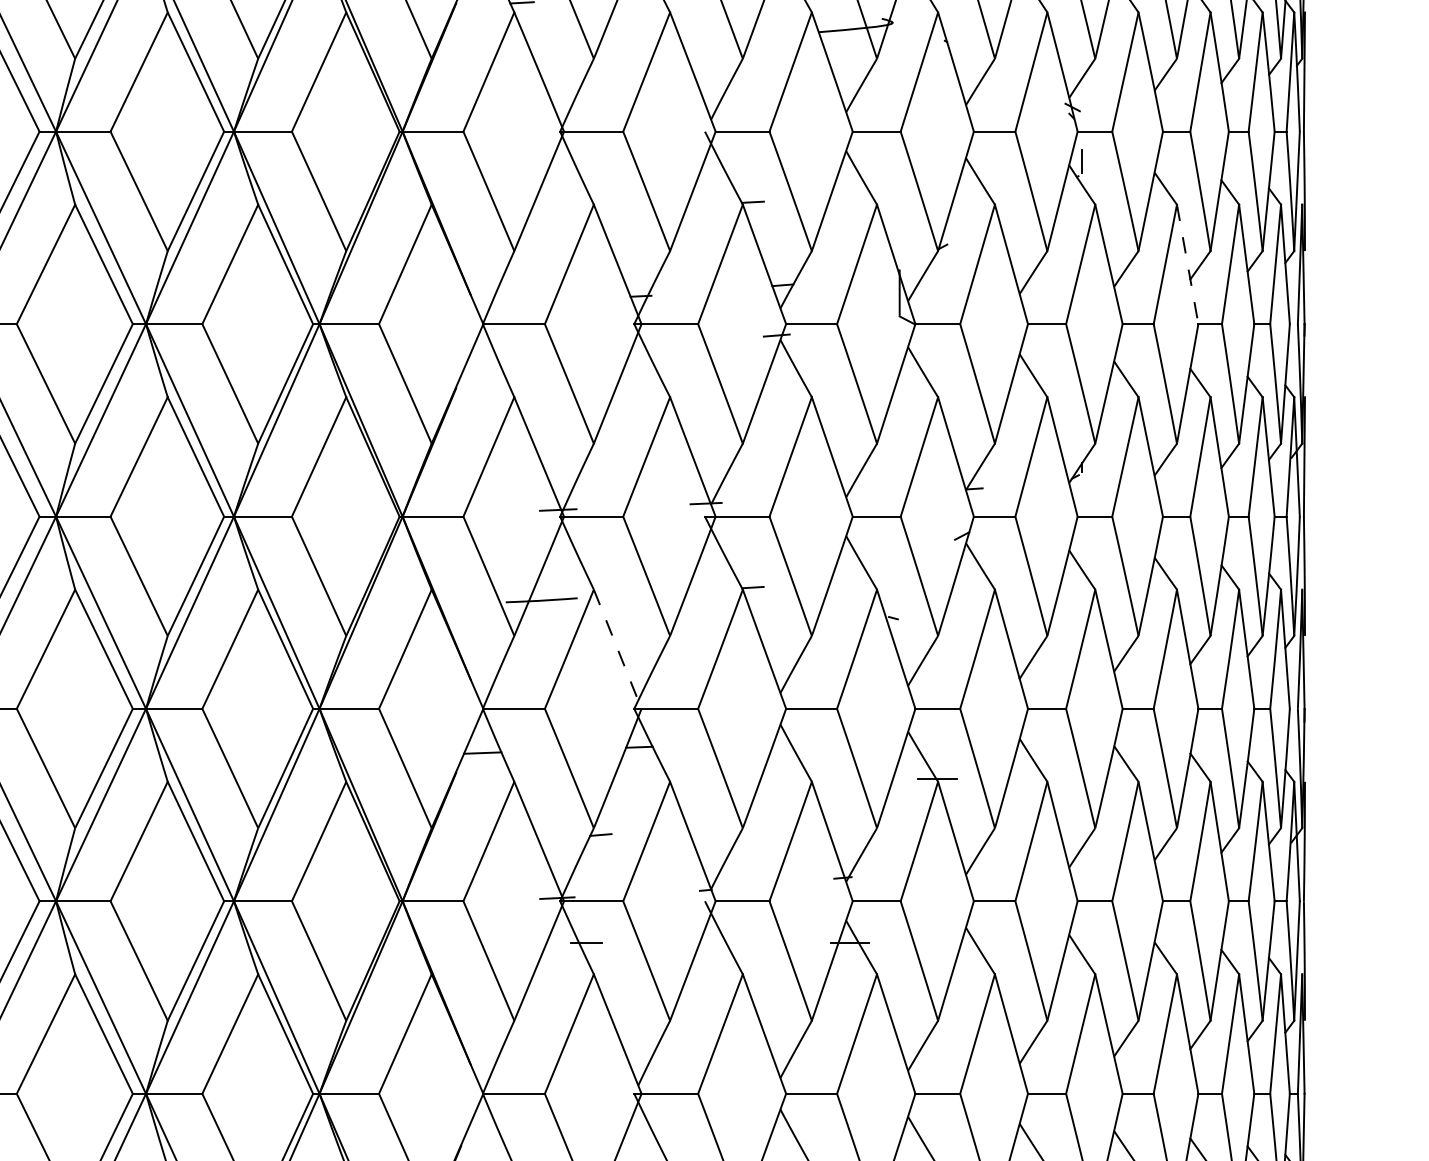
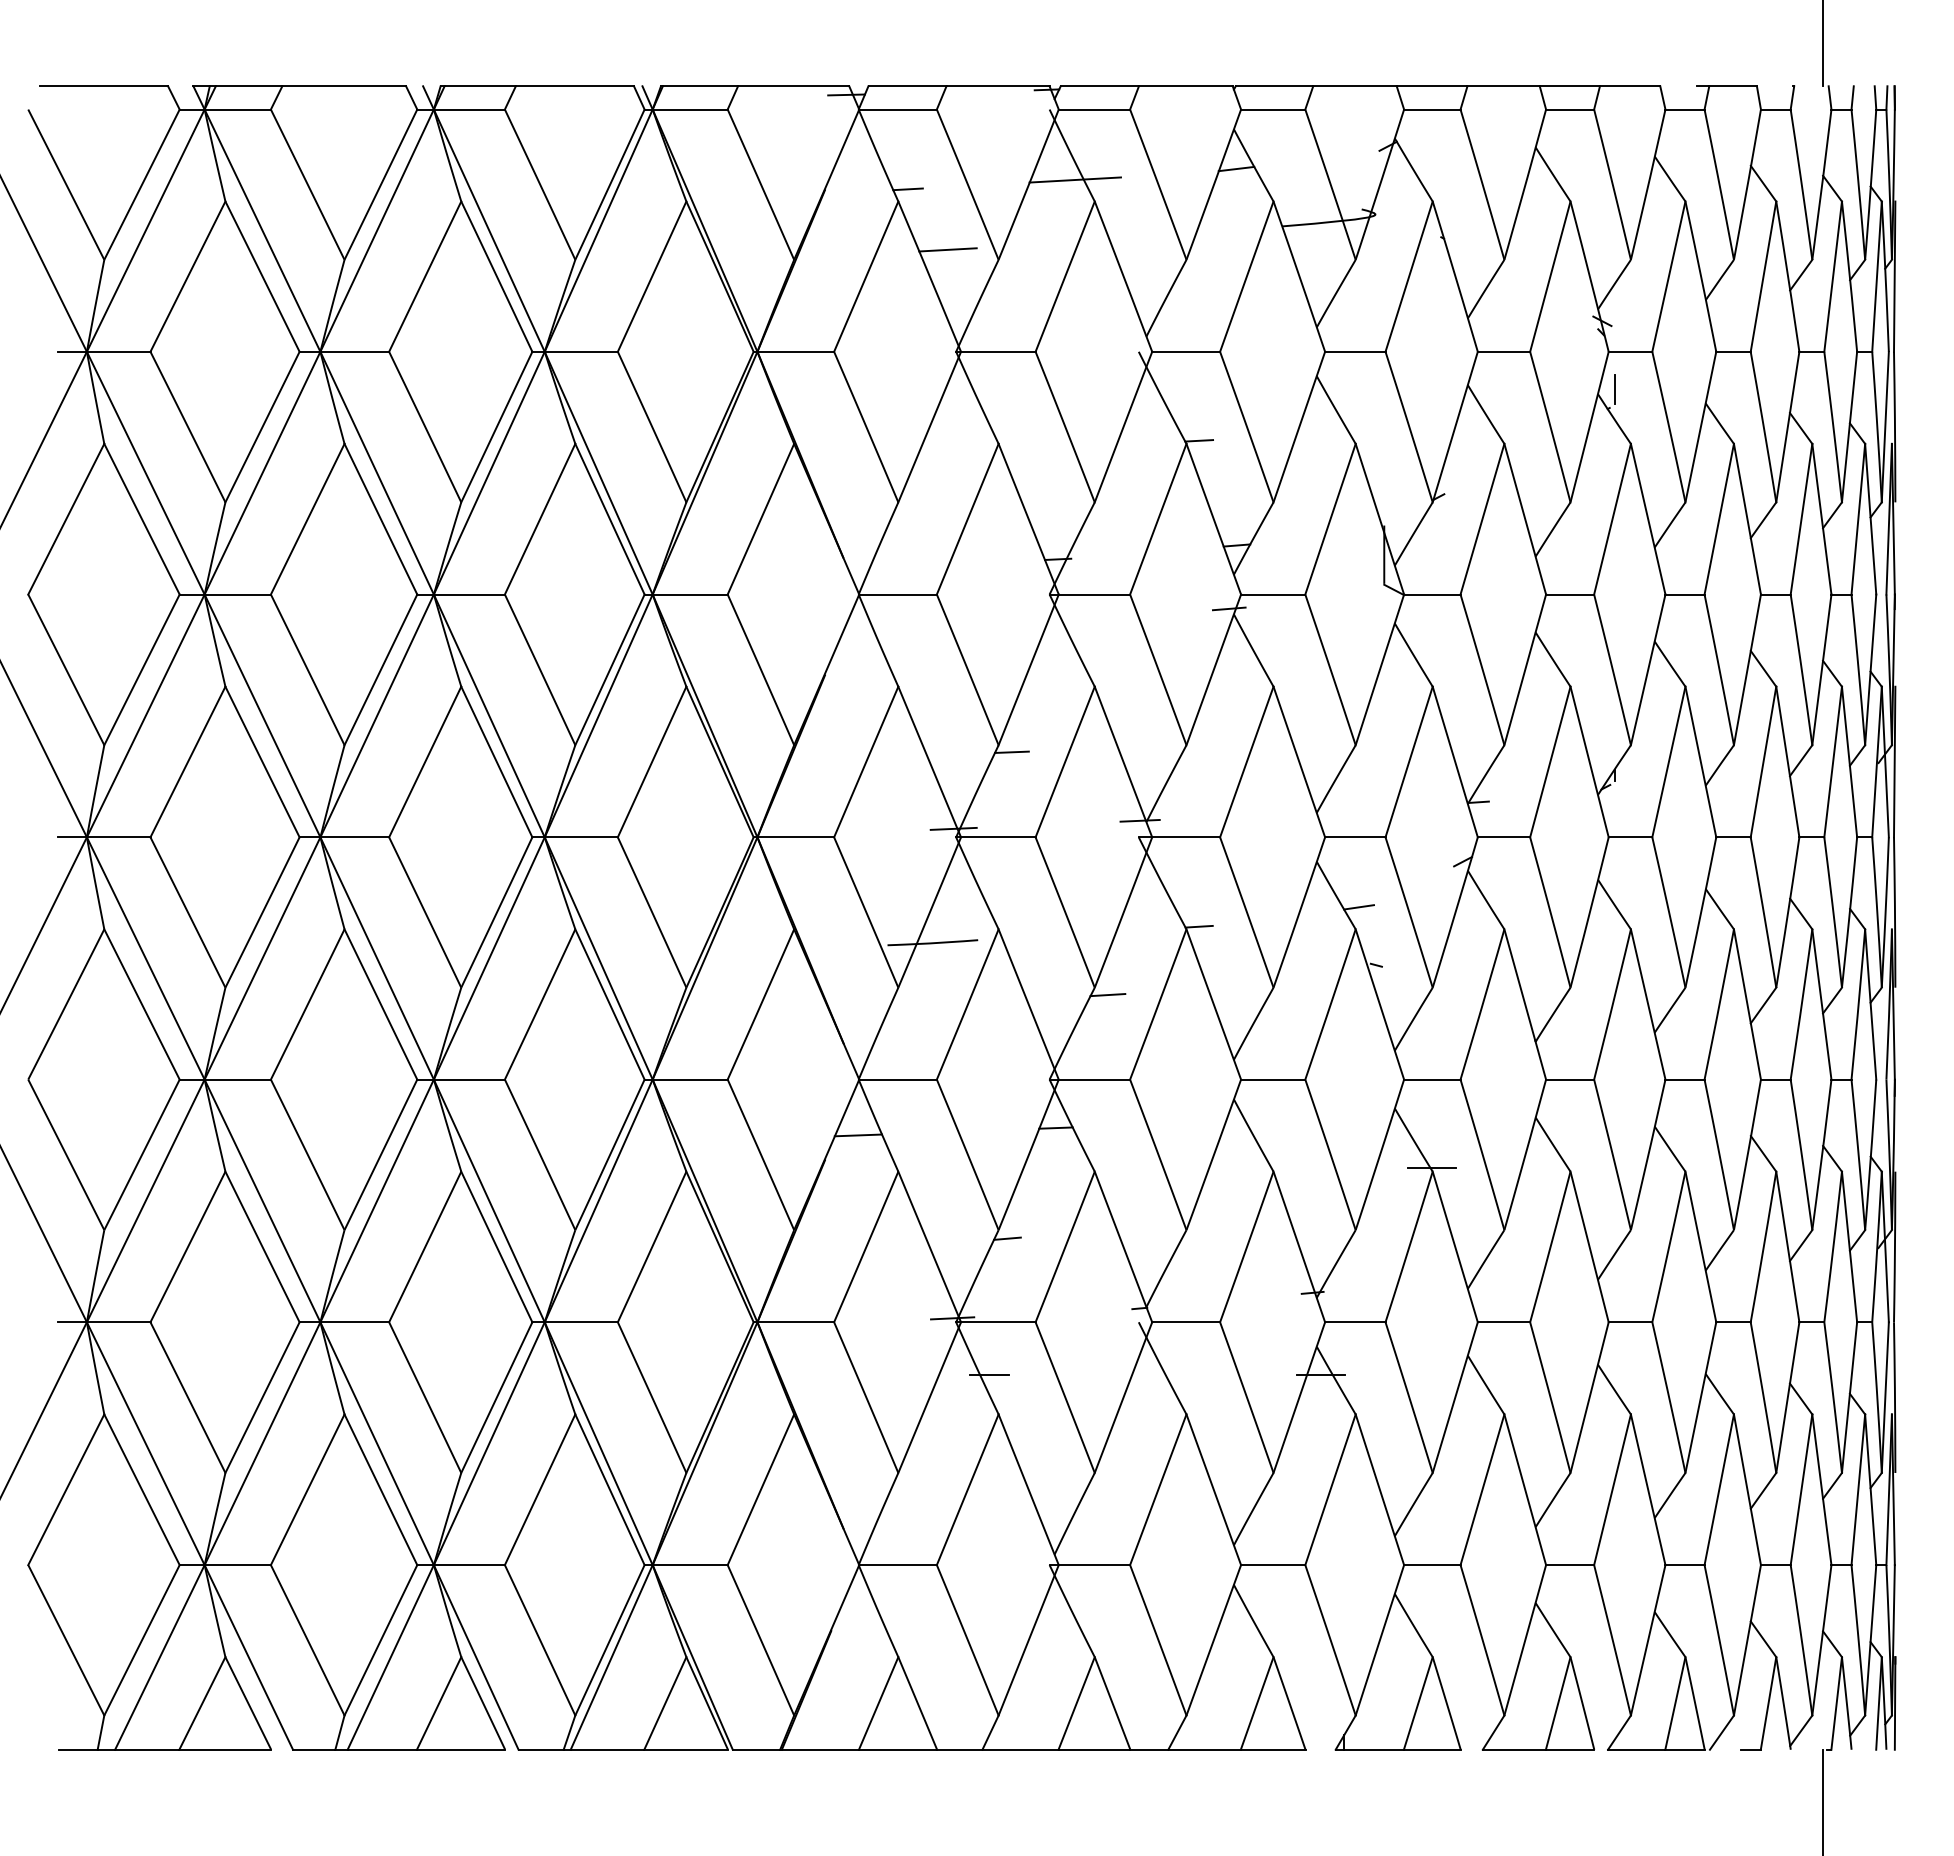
line: (553, 50) -> (947, 249), added
line: (1187, 264) -> (1747, 519), dashed -> solid
line: (604, 448) -> (1011, 751), added
line: (880, 572) -> (1359, 907), added
line: (680, 642) -> (1107, 995), added
line: (617, 649) -> (1028, 1004), dashed -> solid

